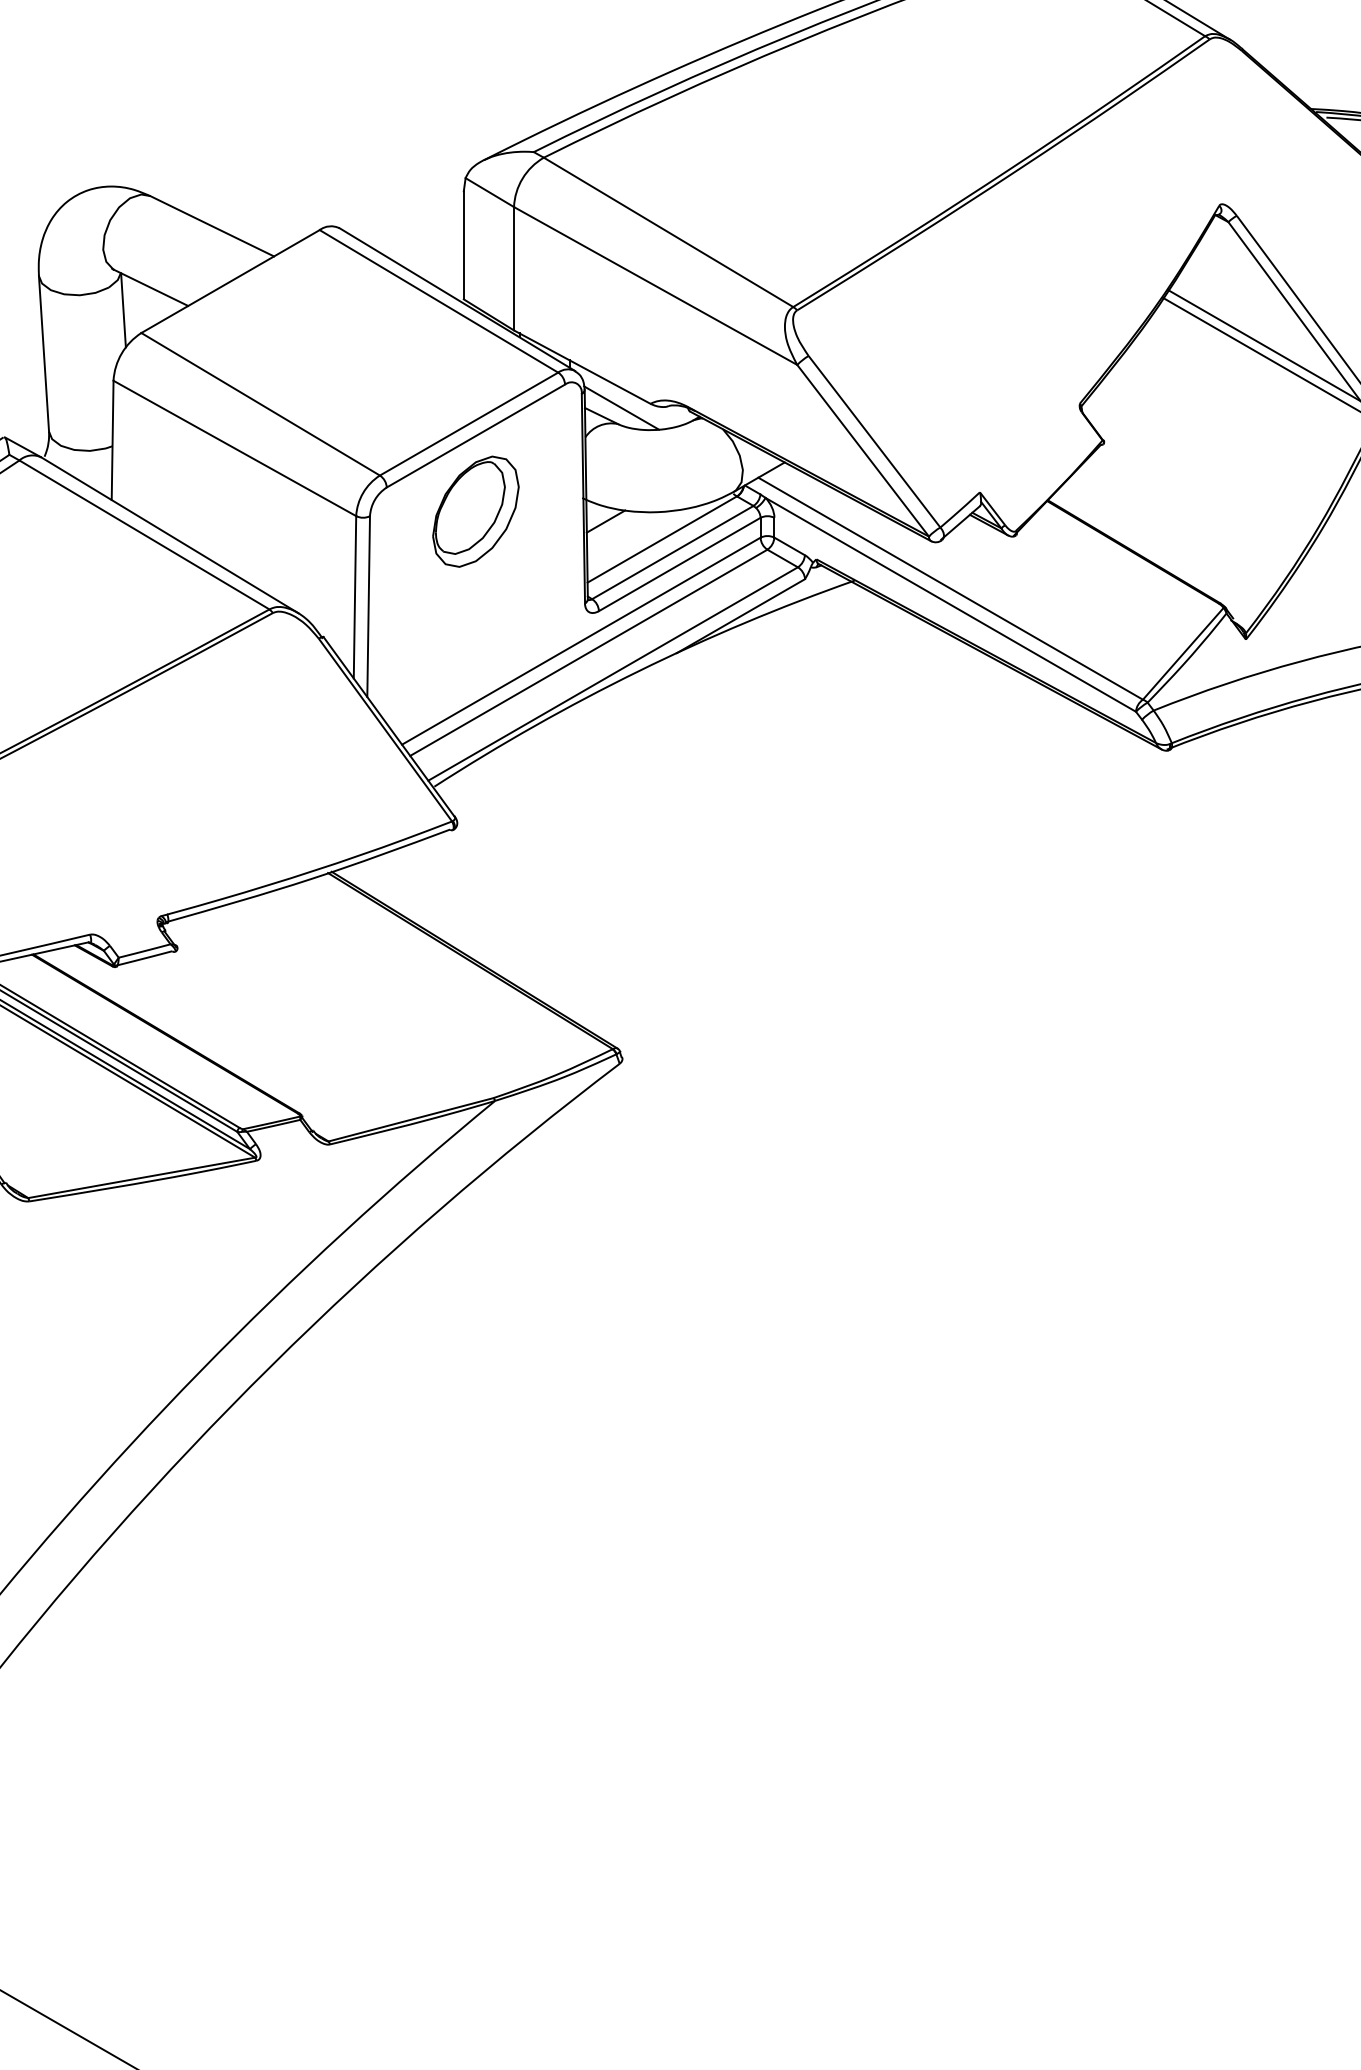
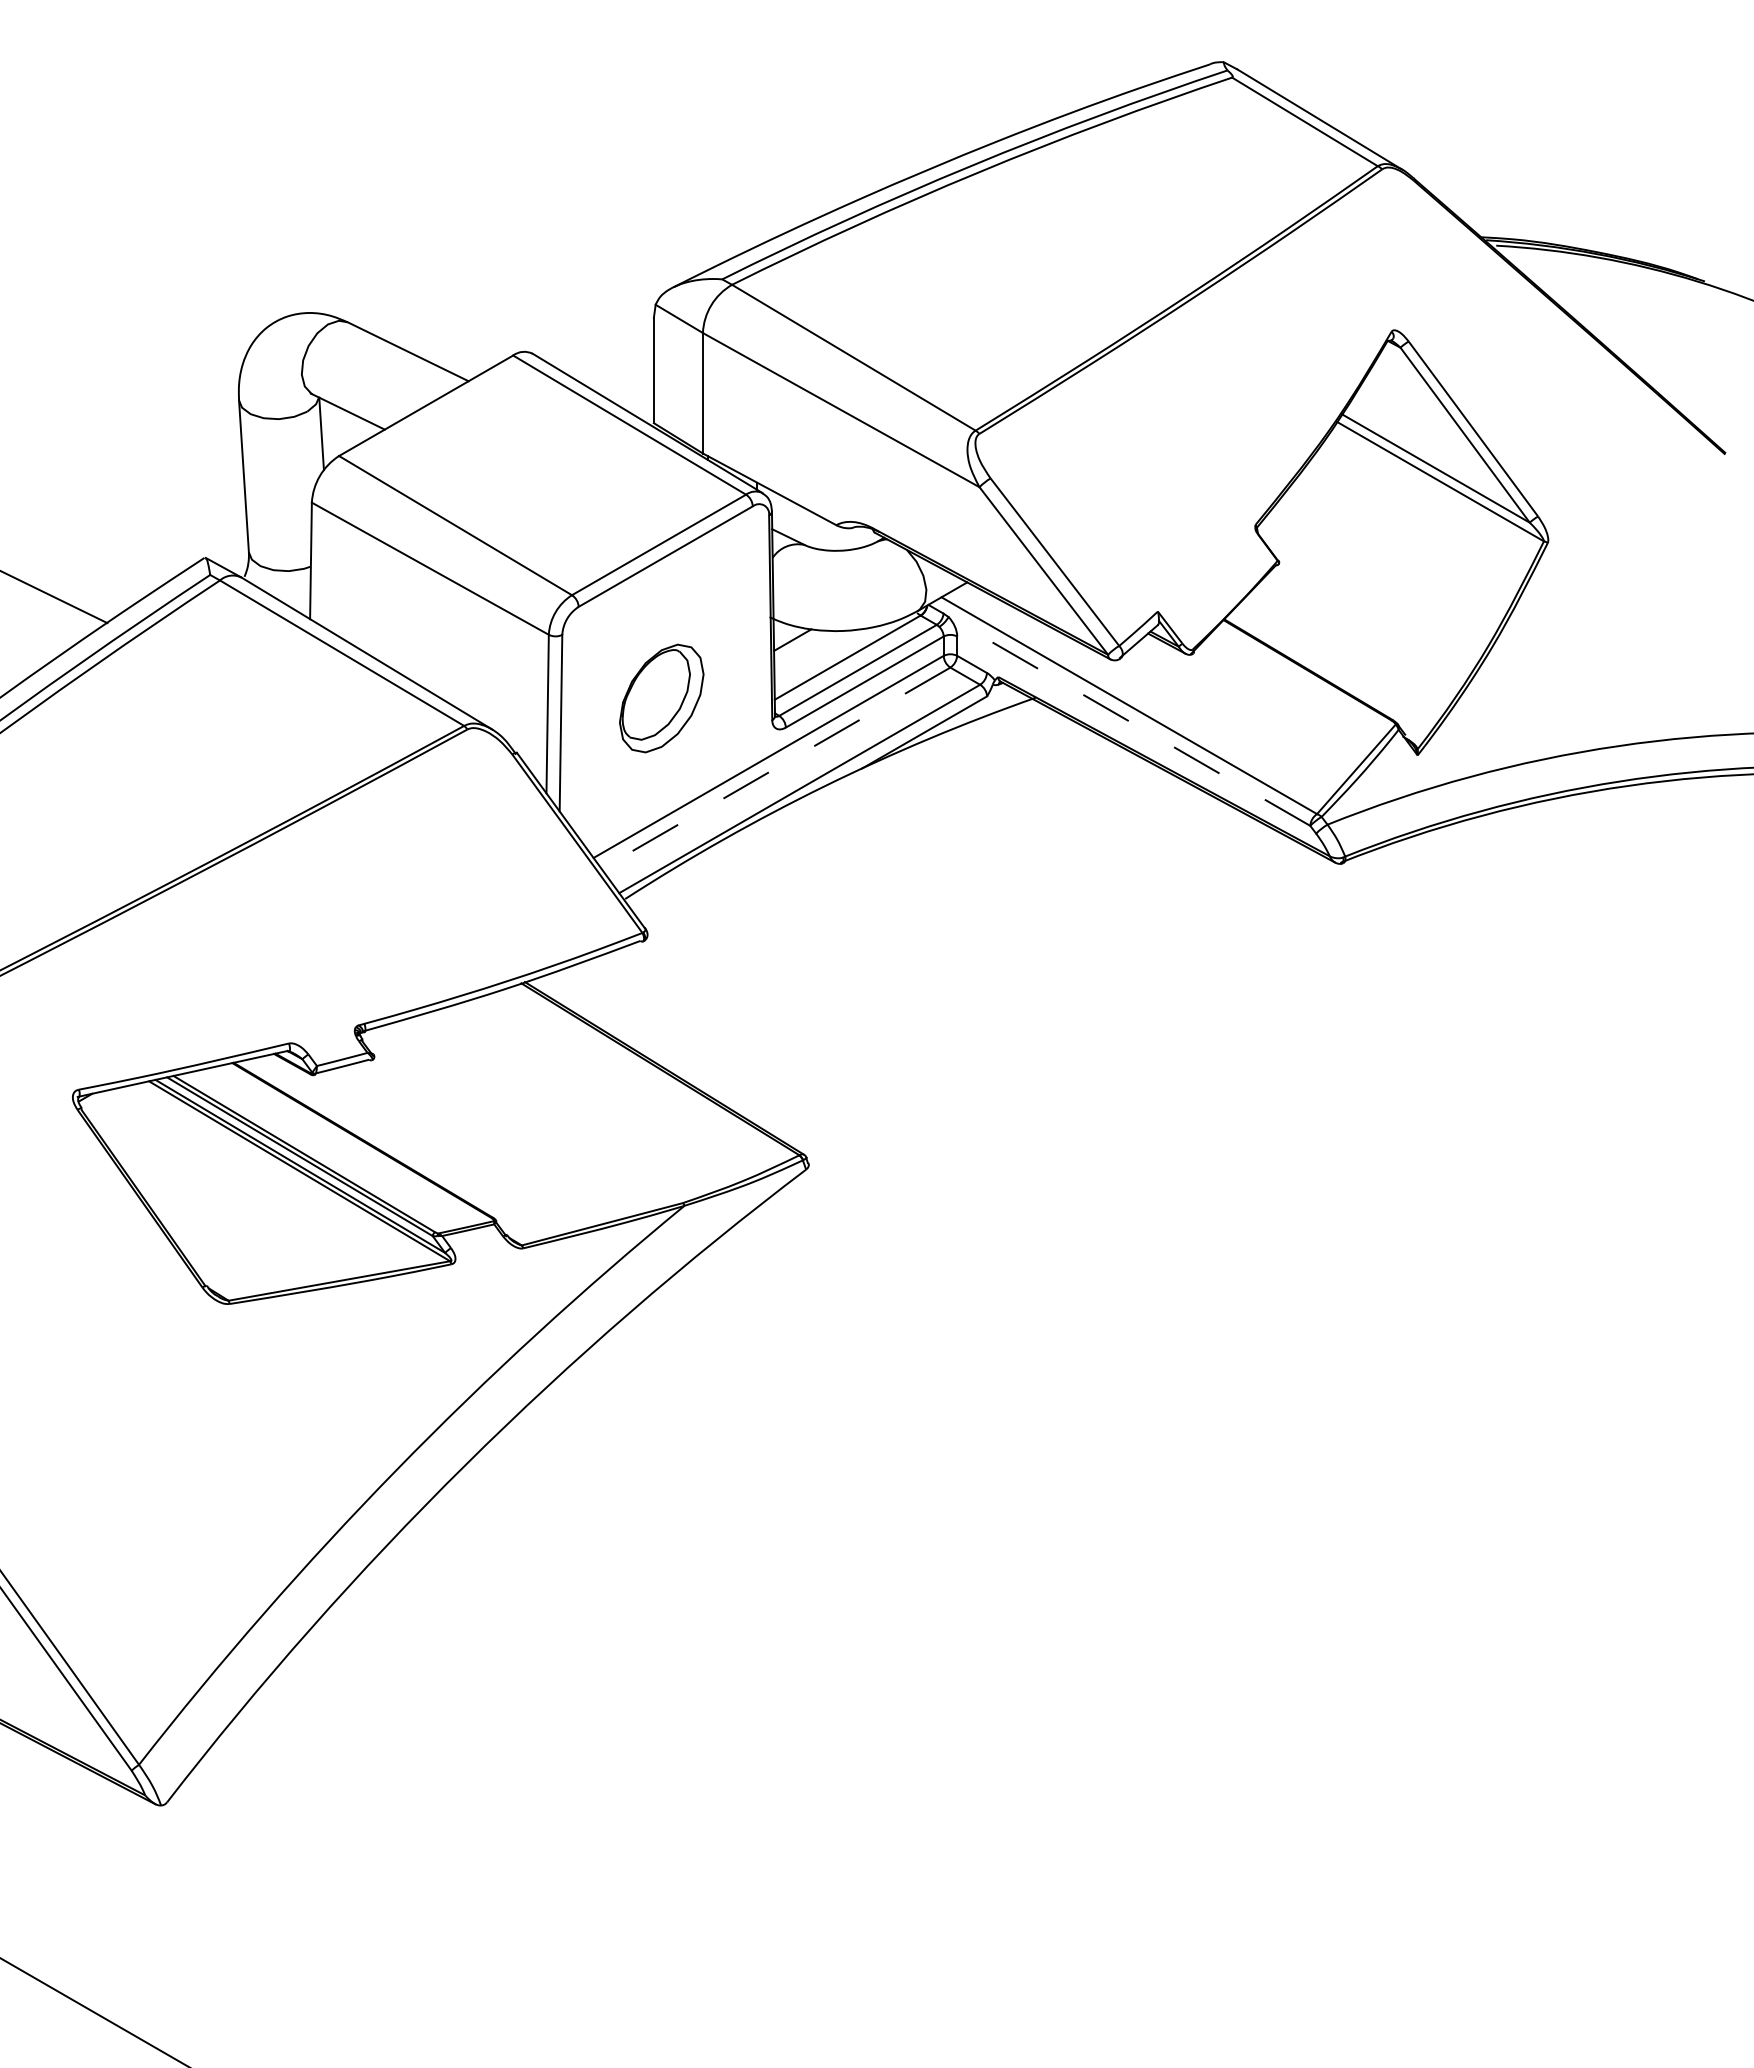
line: (621, 408) -> (807, 529), removed
part: (475, 511) -> (661, 698), moved
line: (950, 604) -> (1129, 721), solid -> dashed
line: (588, 653) -> (775, 768), solid -> dashed

